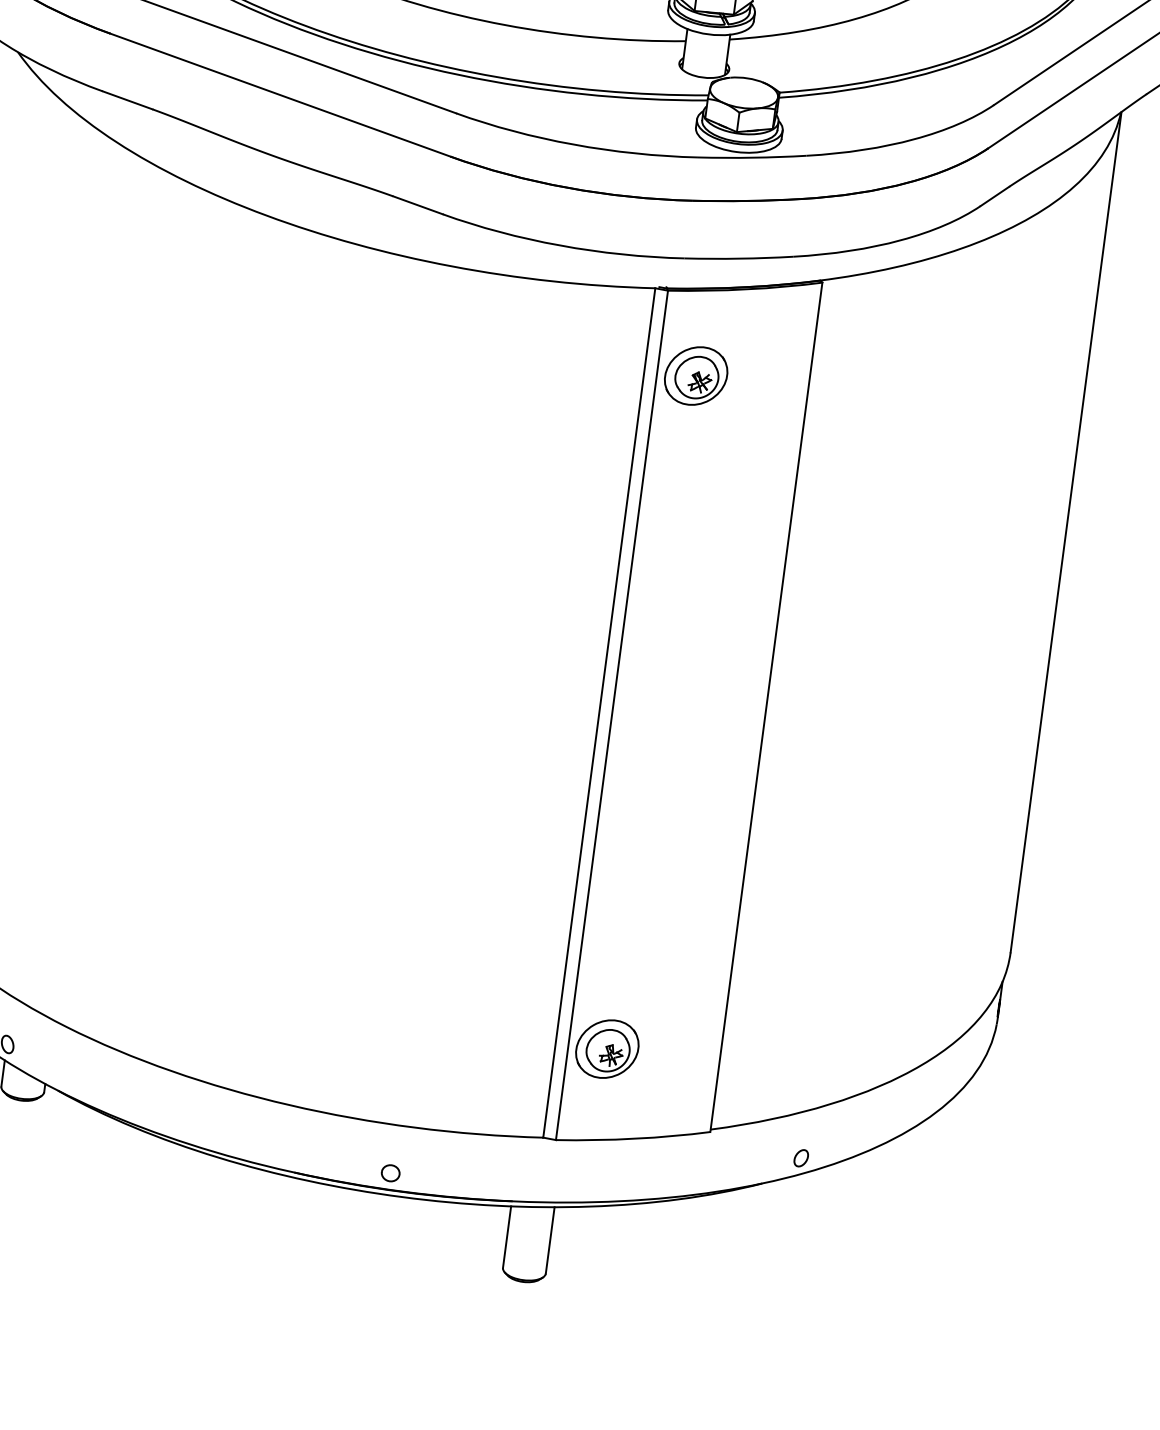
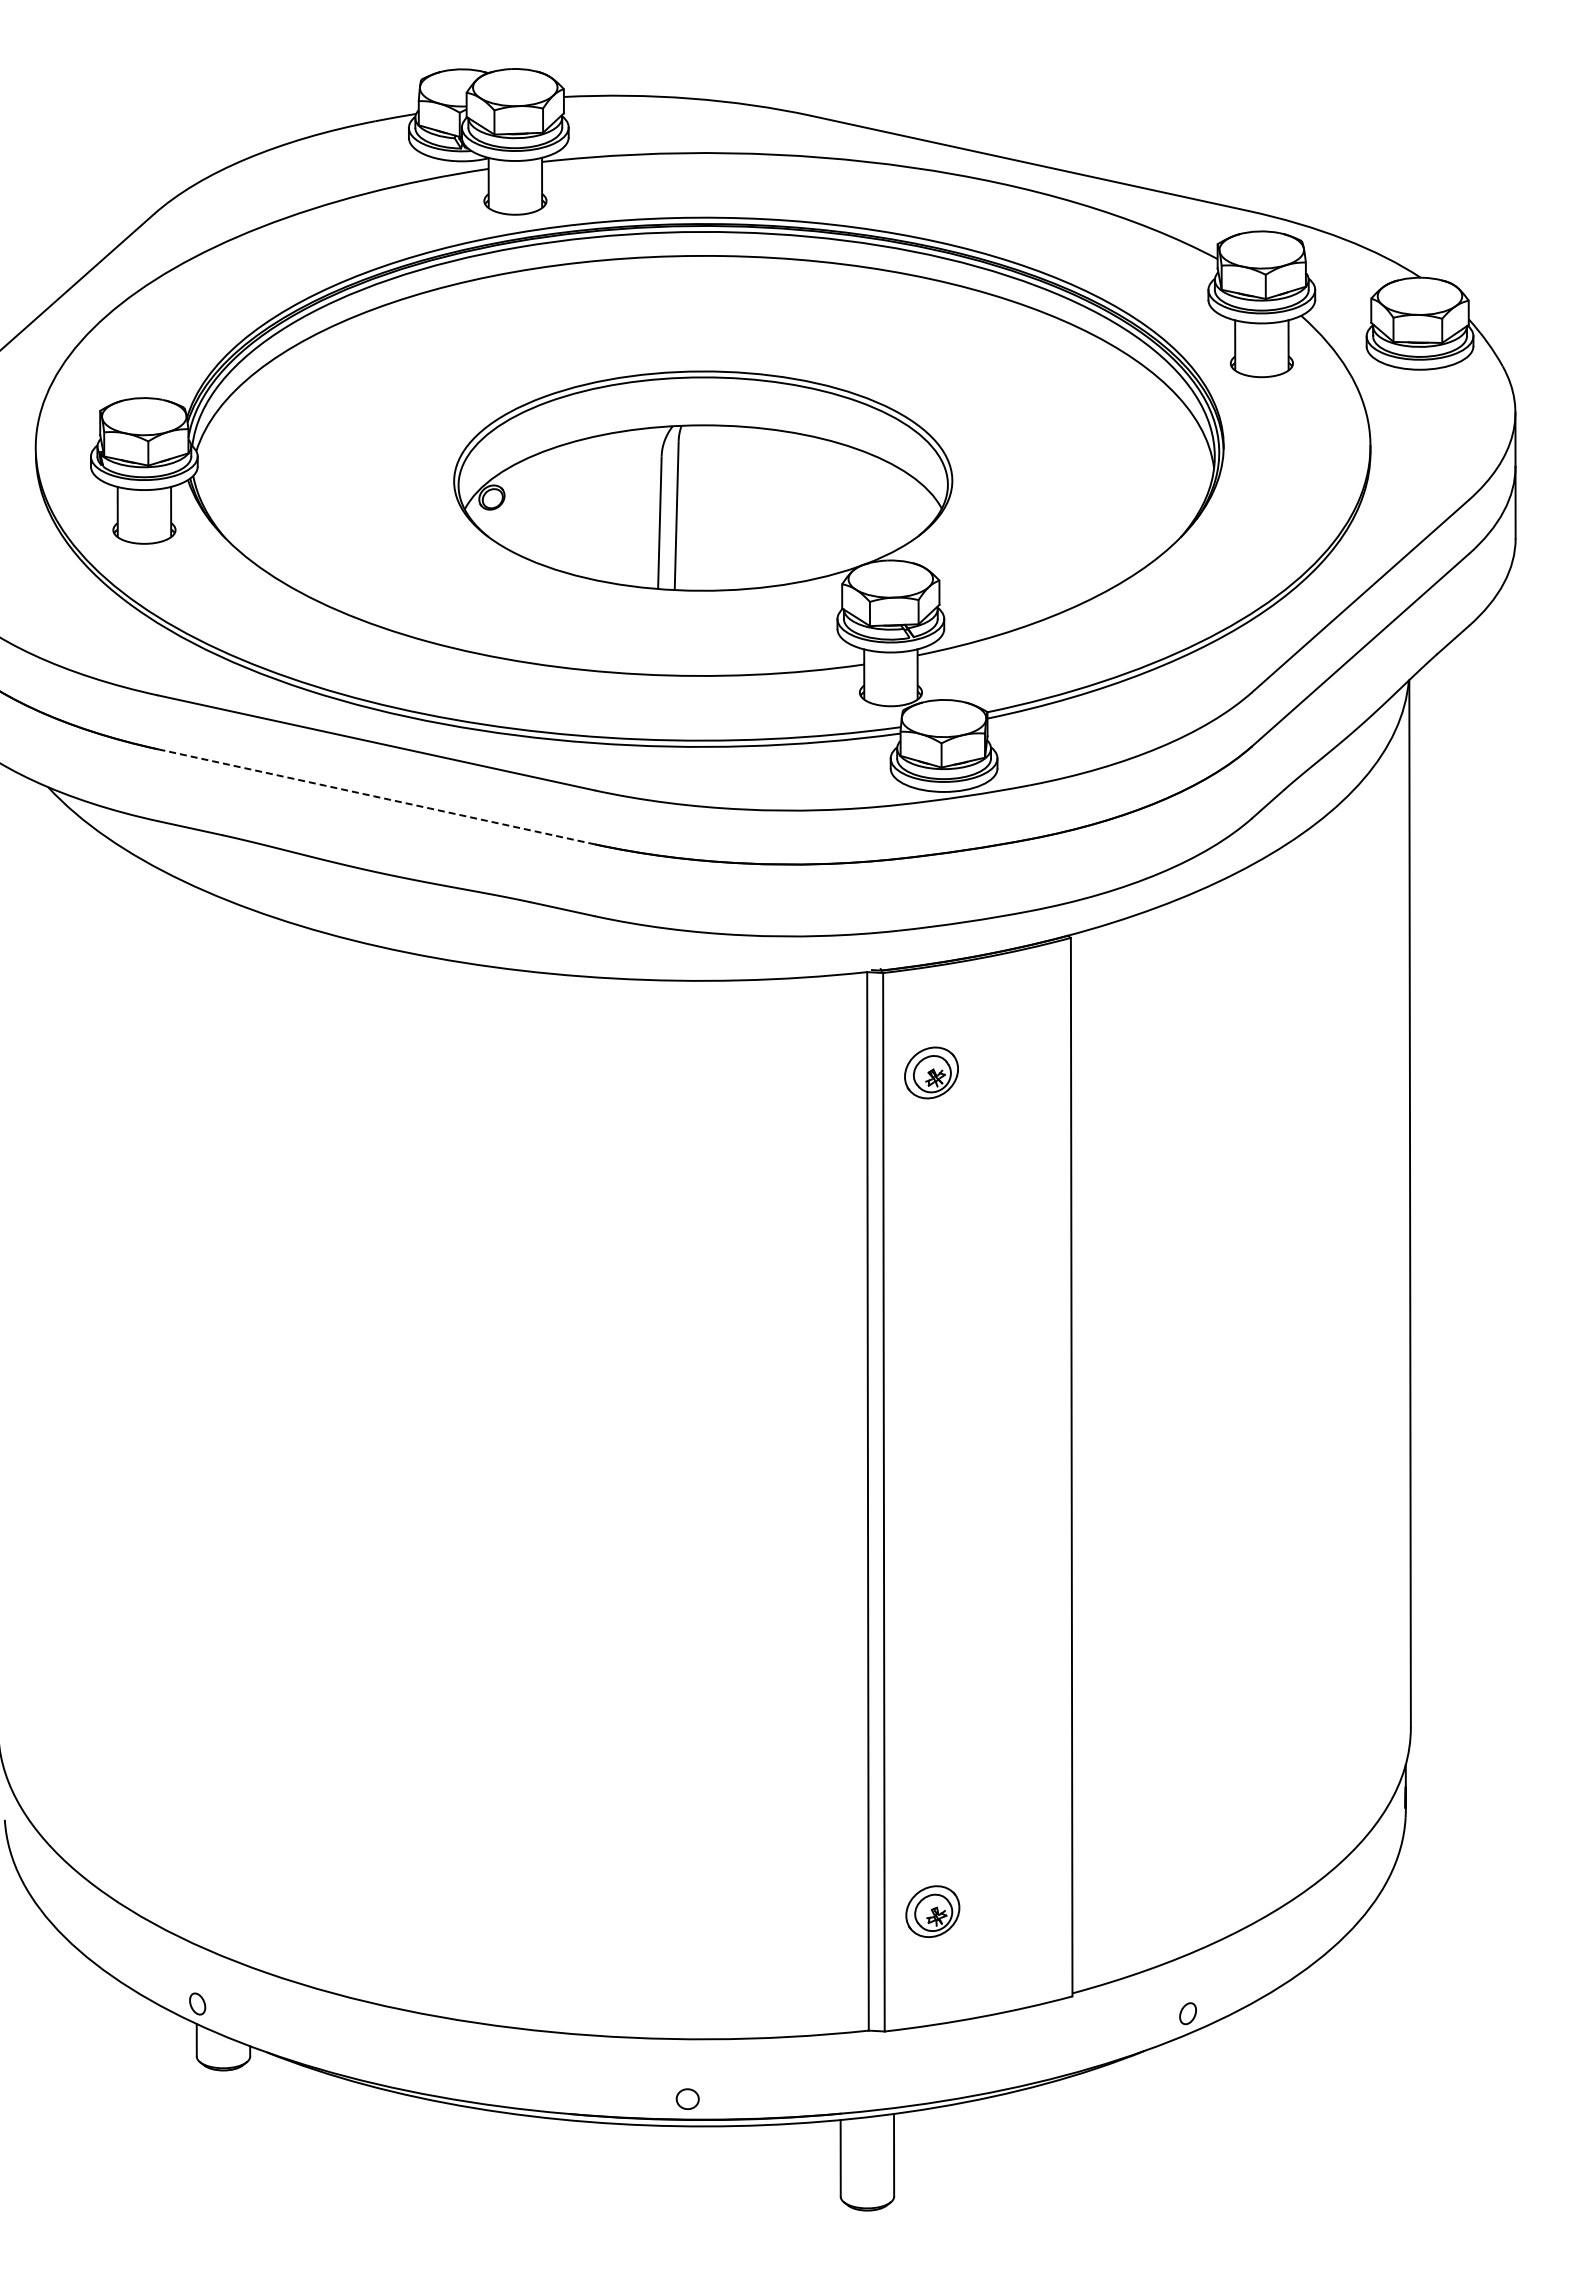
line: (281, 94) -> (377, 796), solid -> dashed
part: (696, 375) -> (931, 1072), size x0.7
part: (607, 1048) -> (932, 1911), size x0.7

